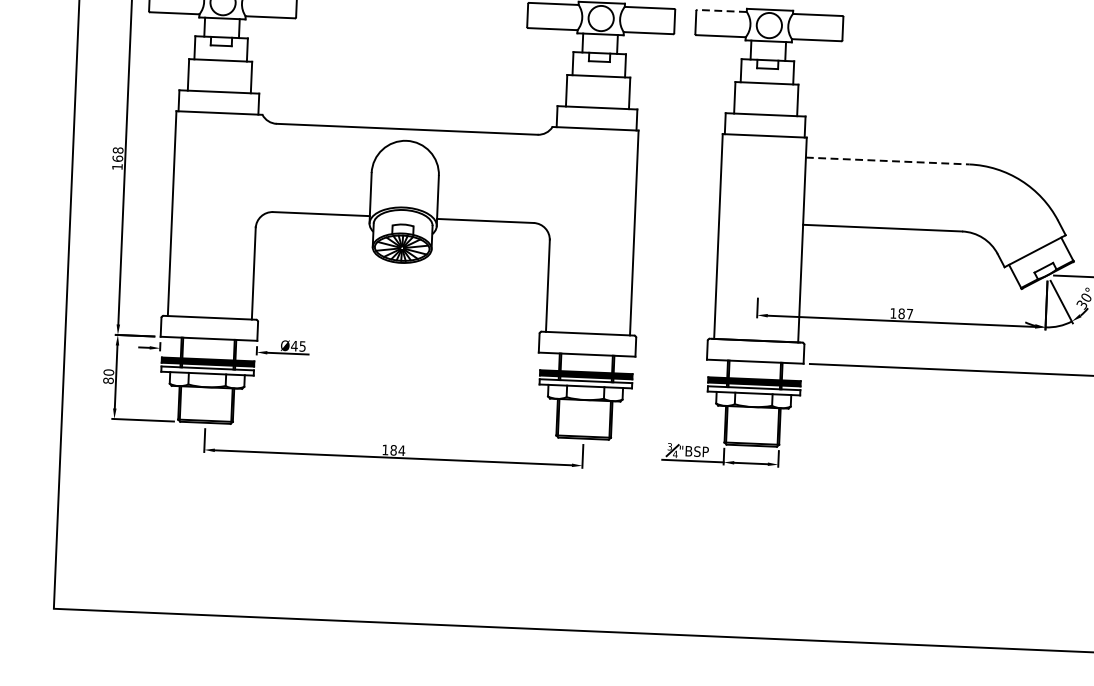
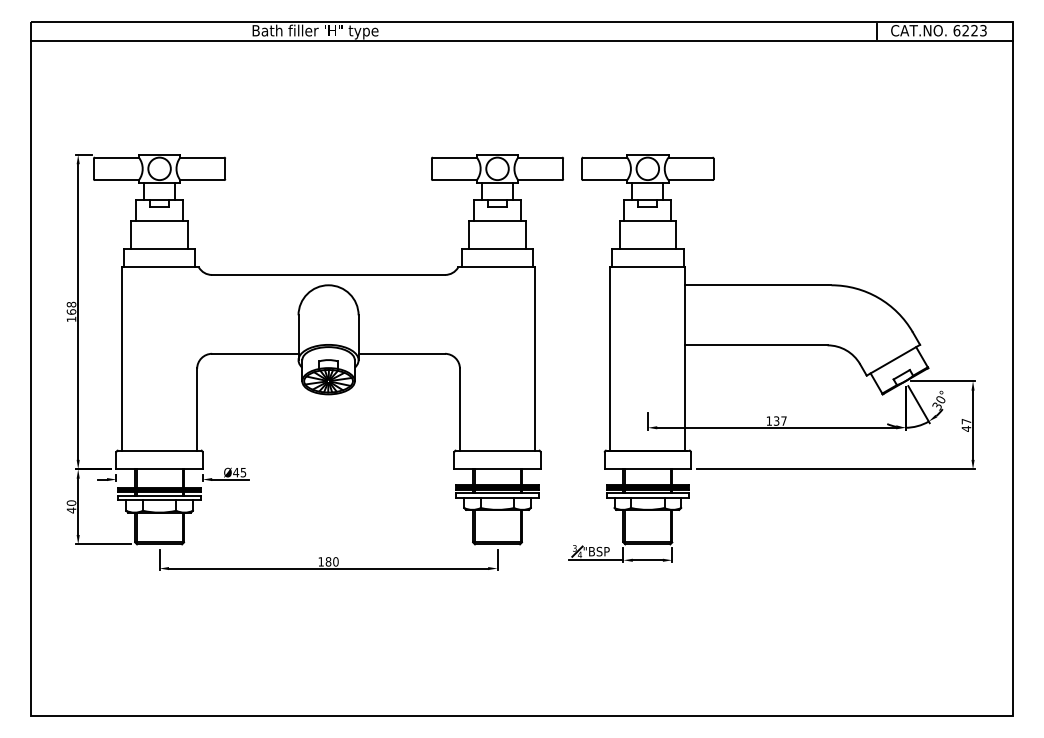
line: (721, 10) -> (604, 157), dashed -> solid
line: (887, 161) -> (758, 285), dashed -> solid
text: (901, 313) -> (776, 420), 187 -> 137
text: (108, 380) -> (71, 510), 80 -> 40
text: (401, 450) -> (335, 561), 184 -> 180

